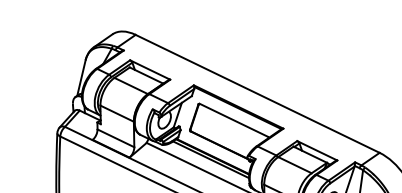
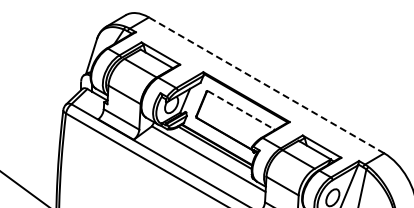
line: (257, 93) -> (266, 85), solid -> dashed
line: (233, 120) -> (240, 110), solid -> dashed

